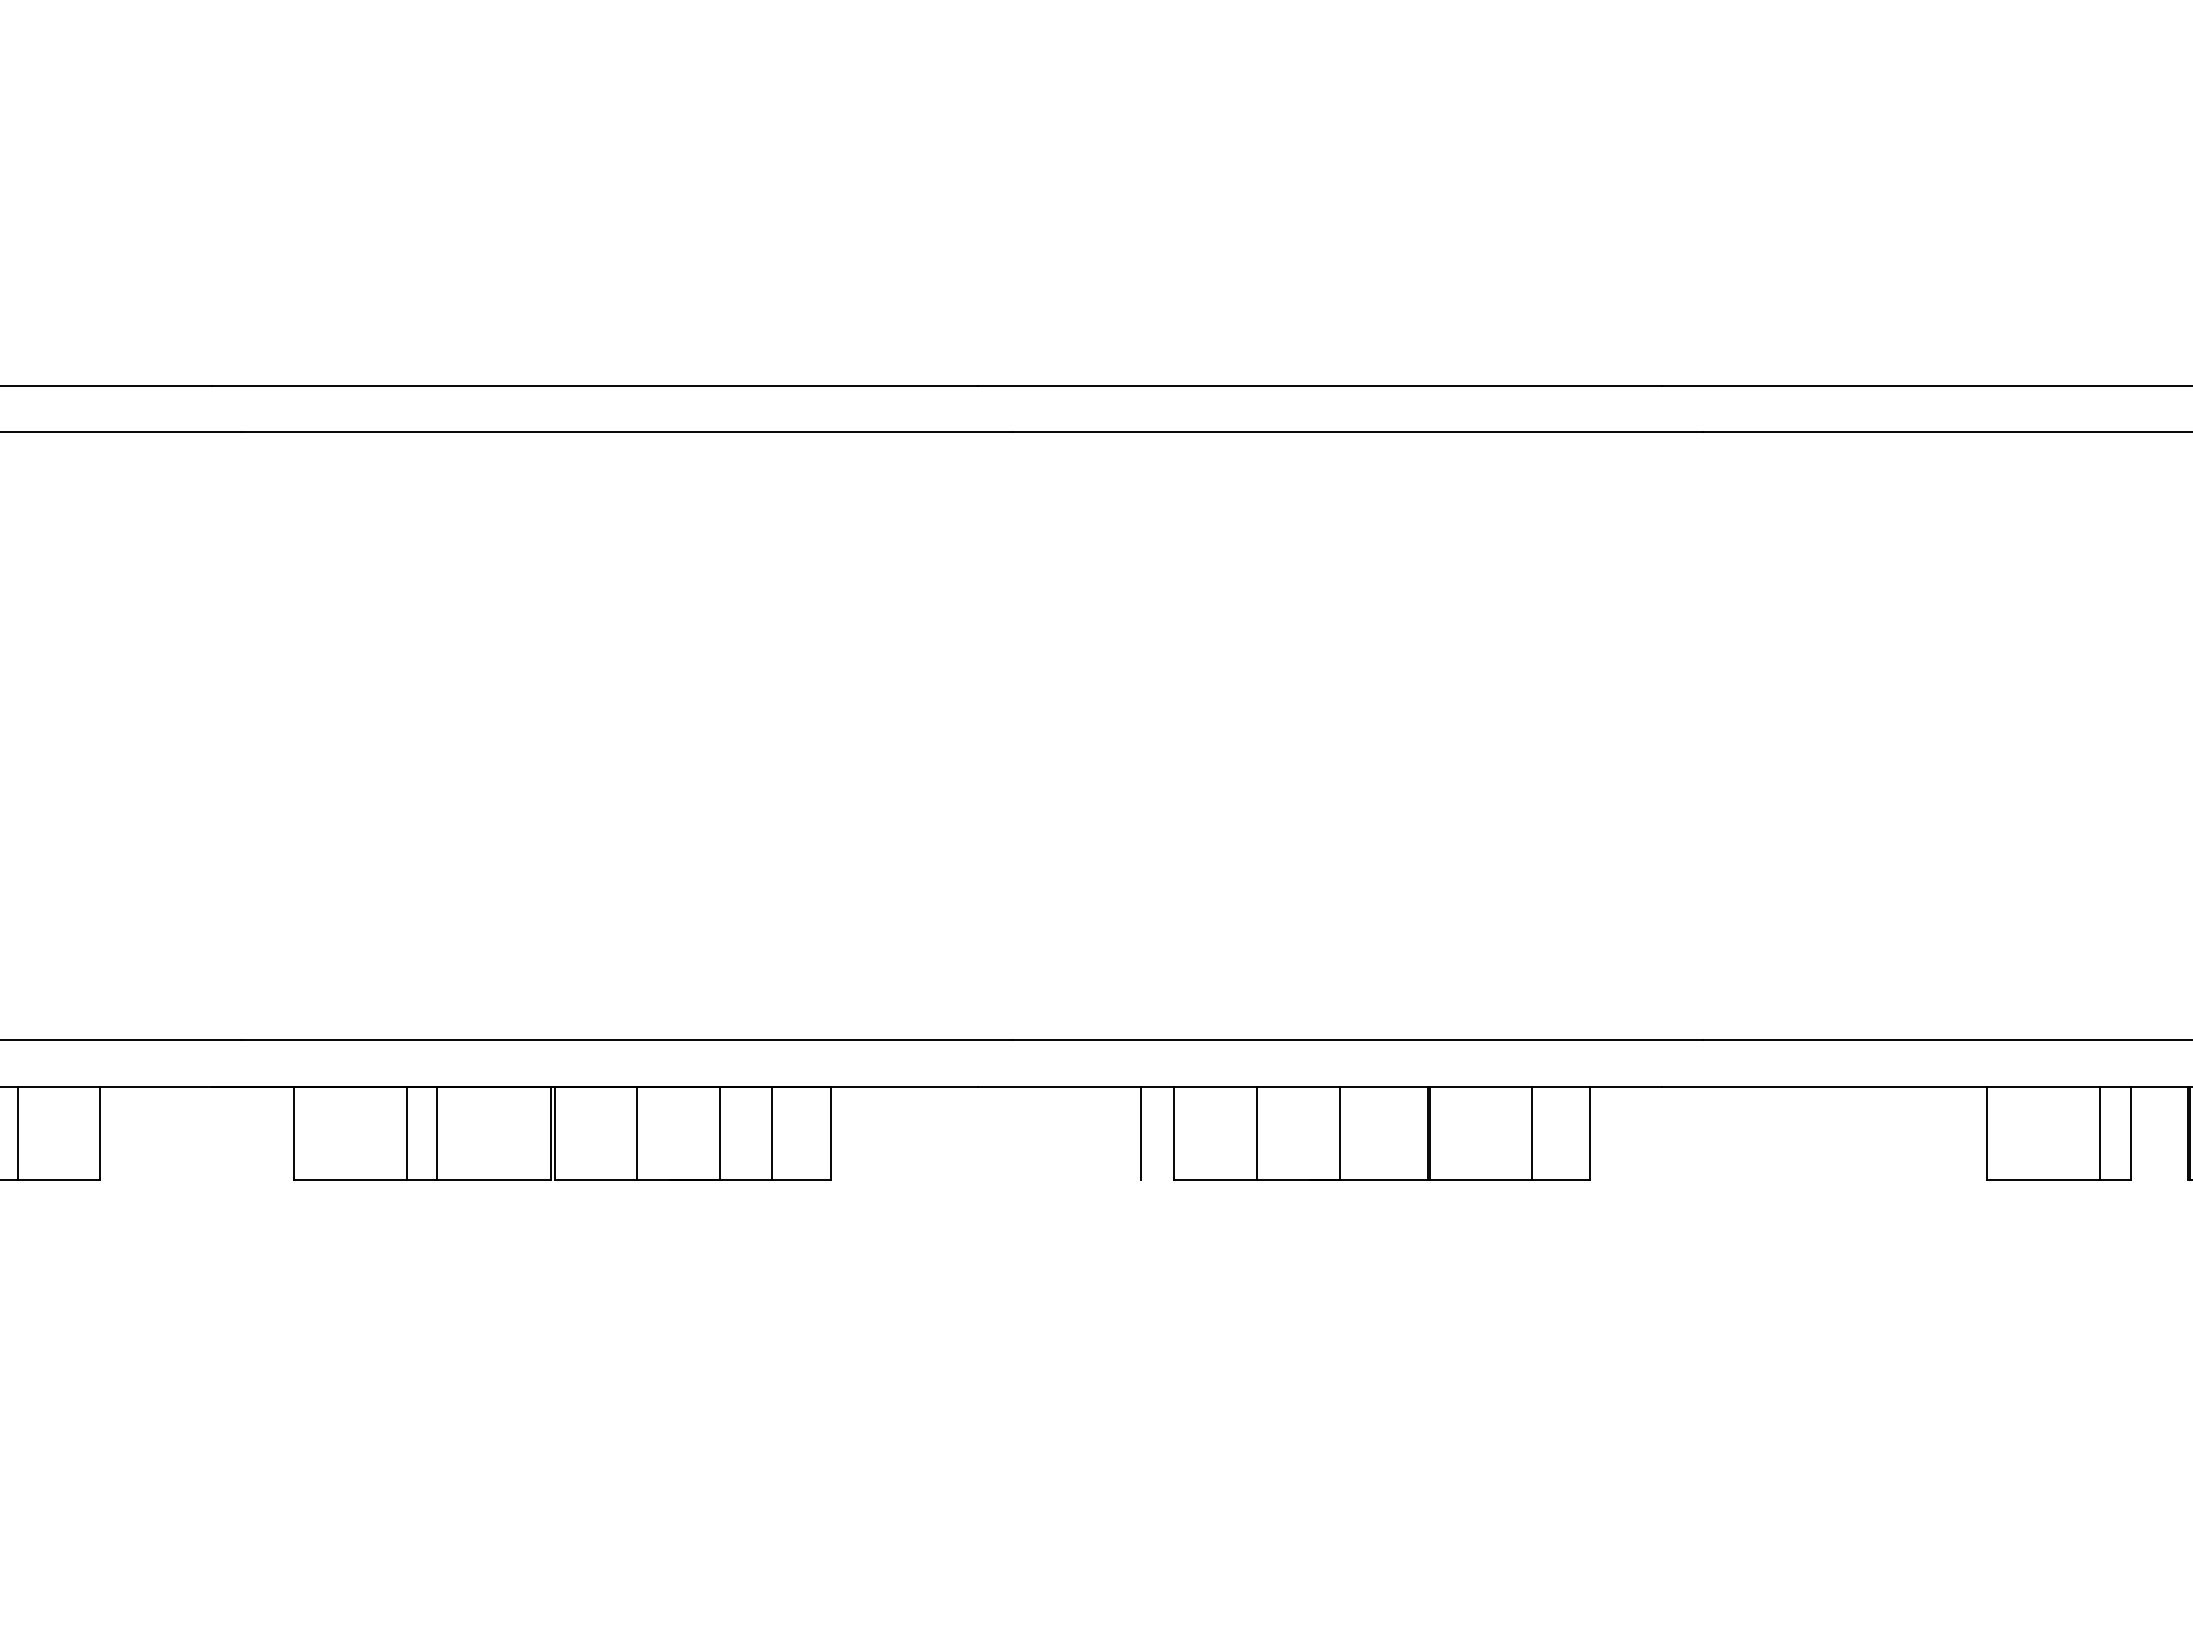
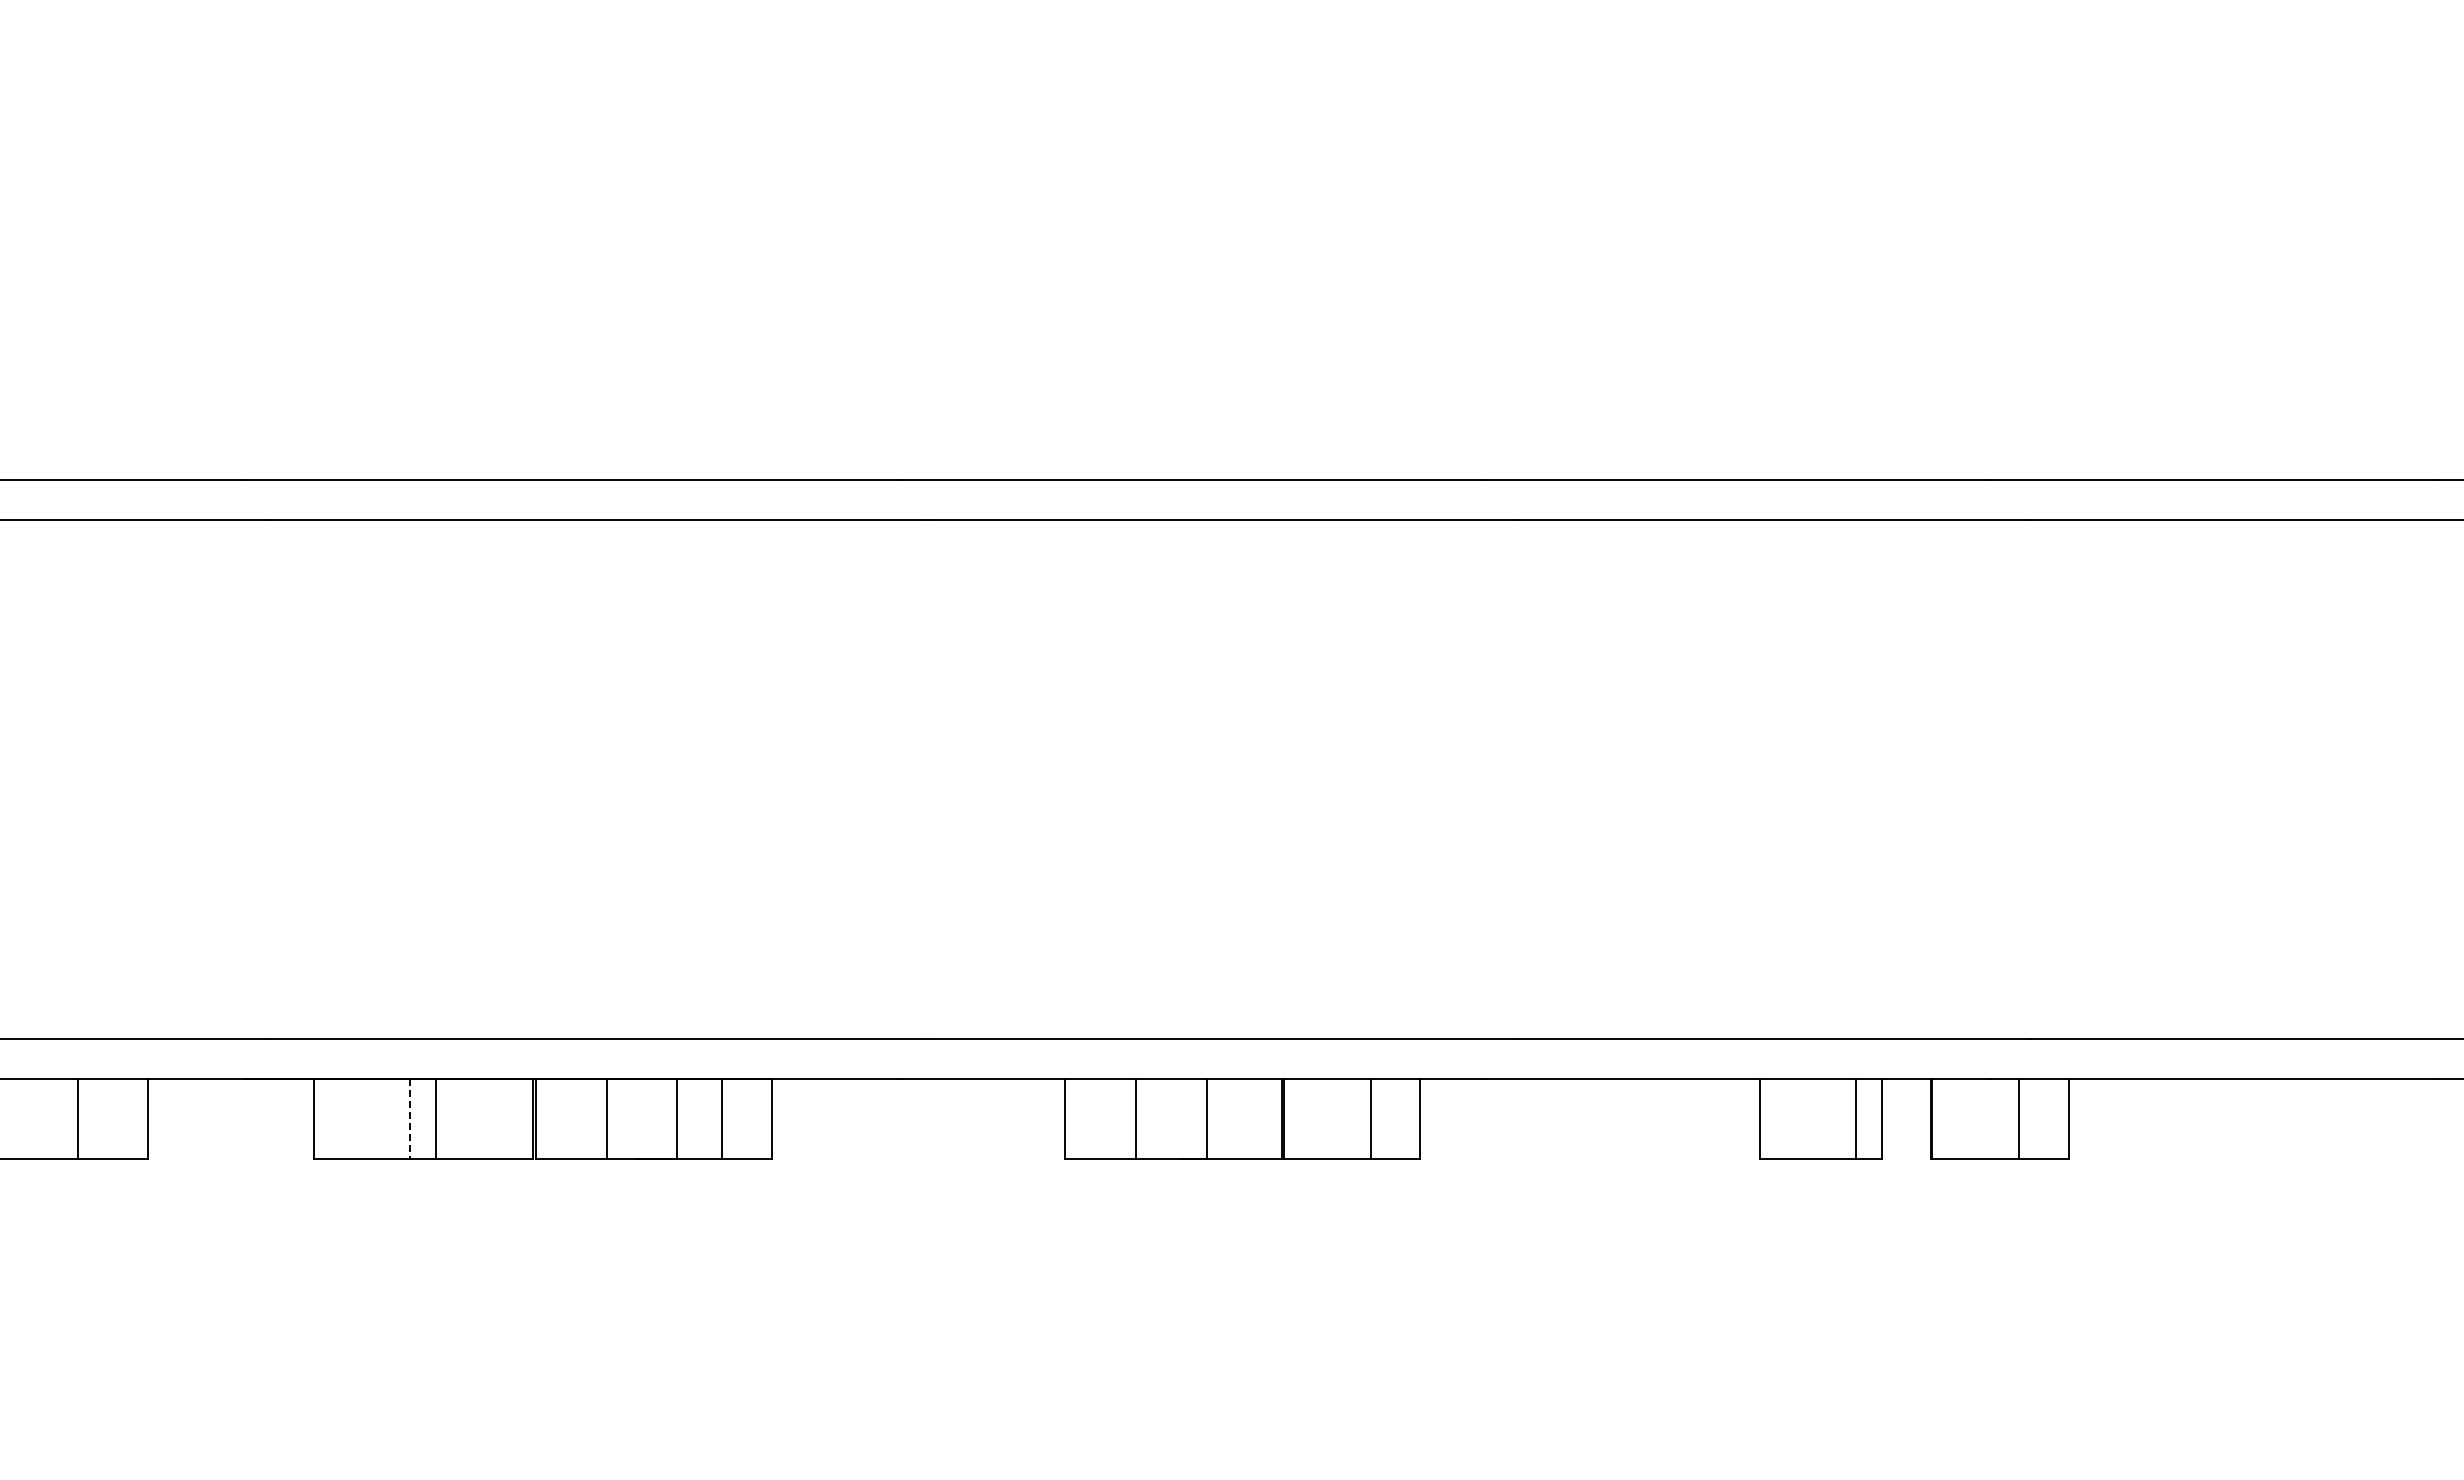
line: (406, 1133) -> (409, 1119), solid -> dashed
line: (1140, 1133) -> (1036, 1119), removed

